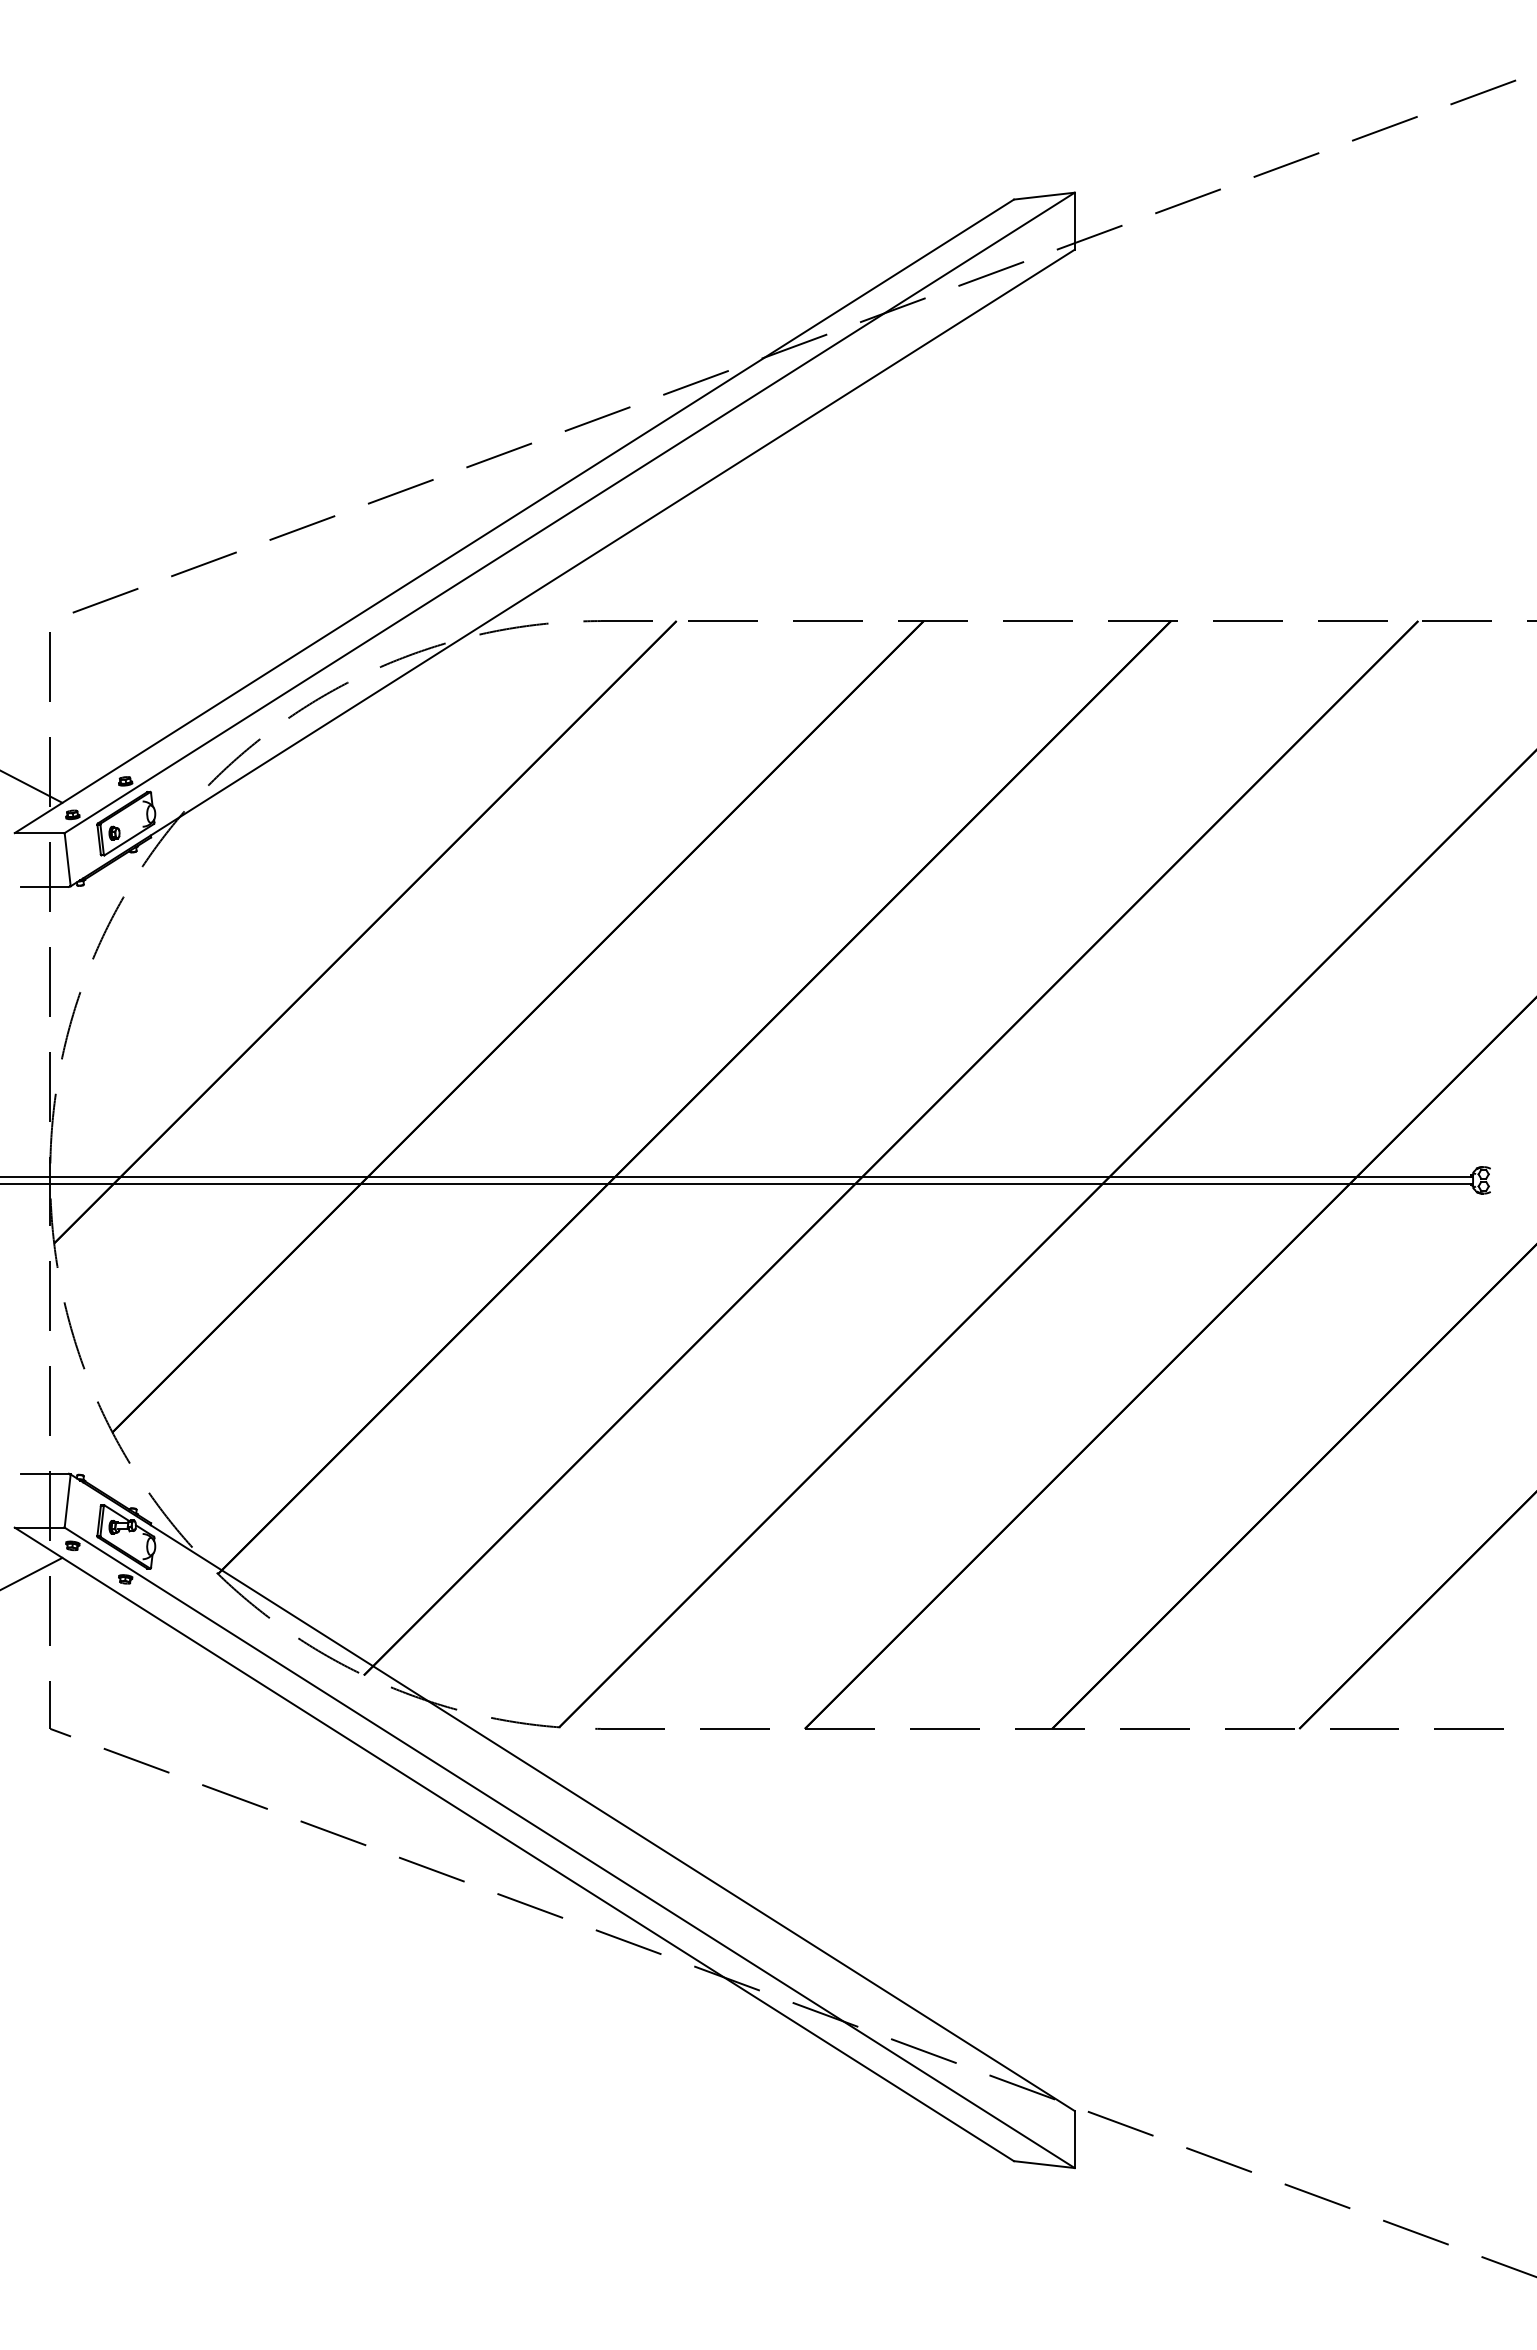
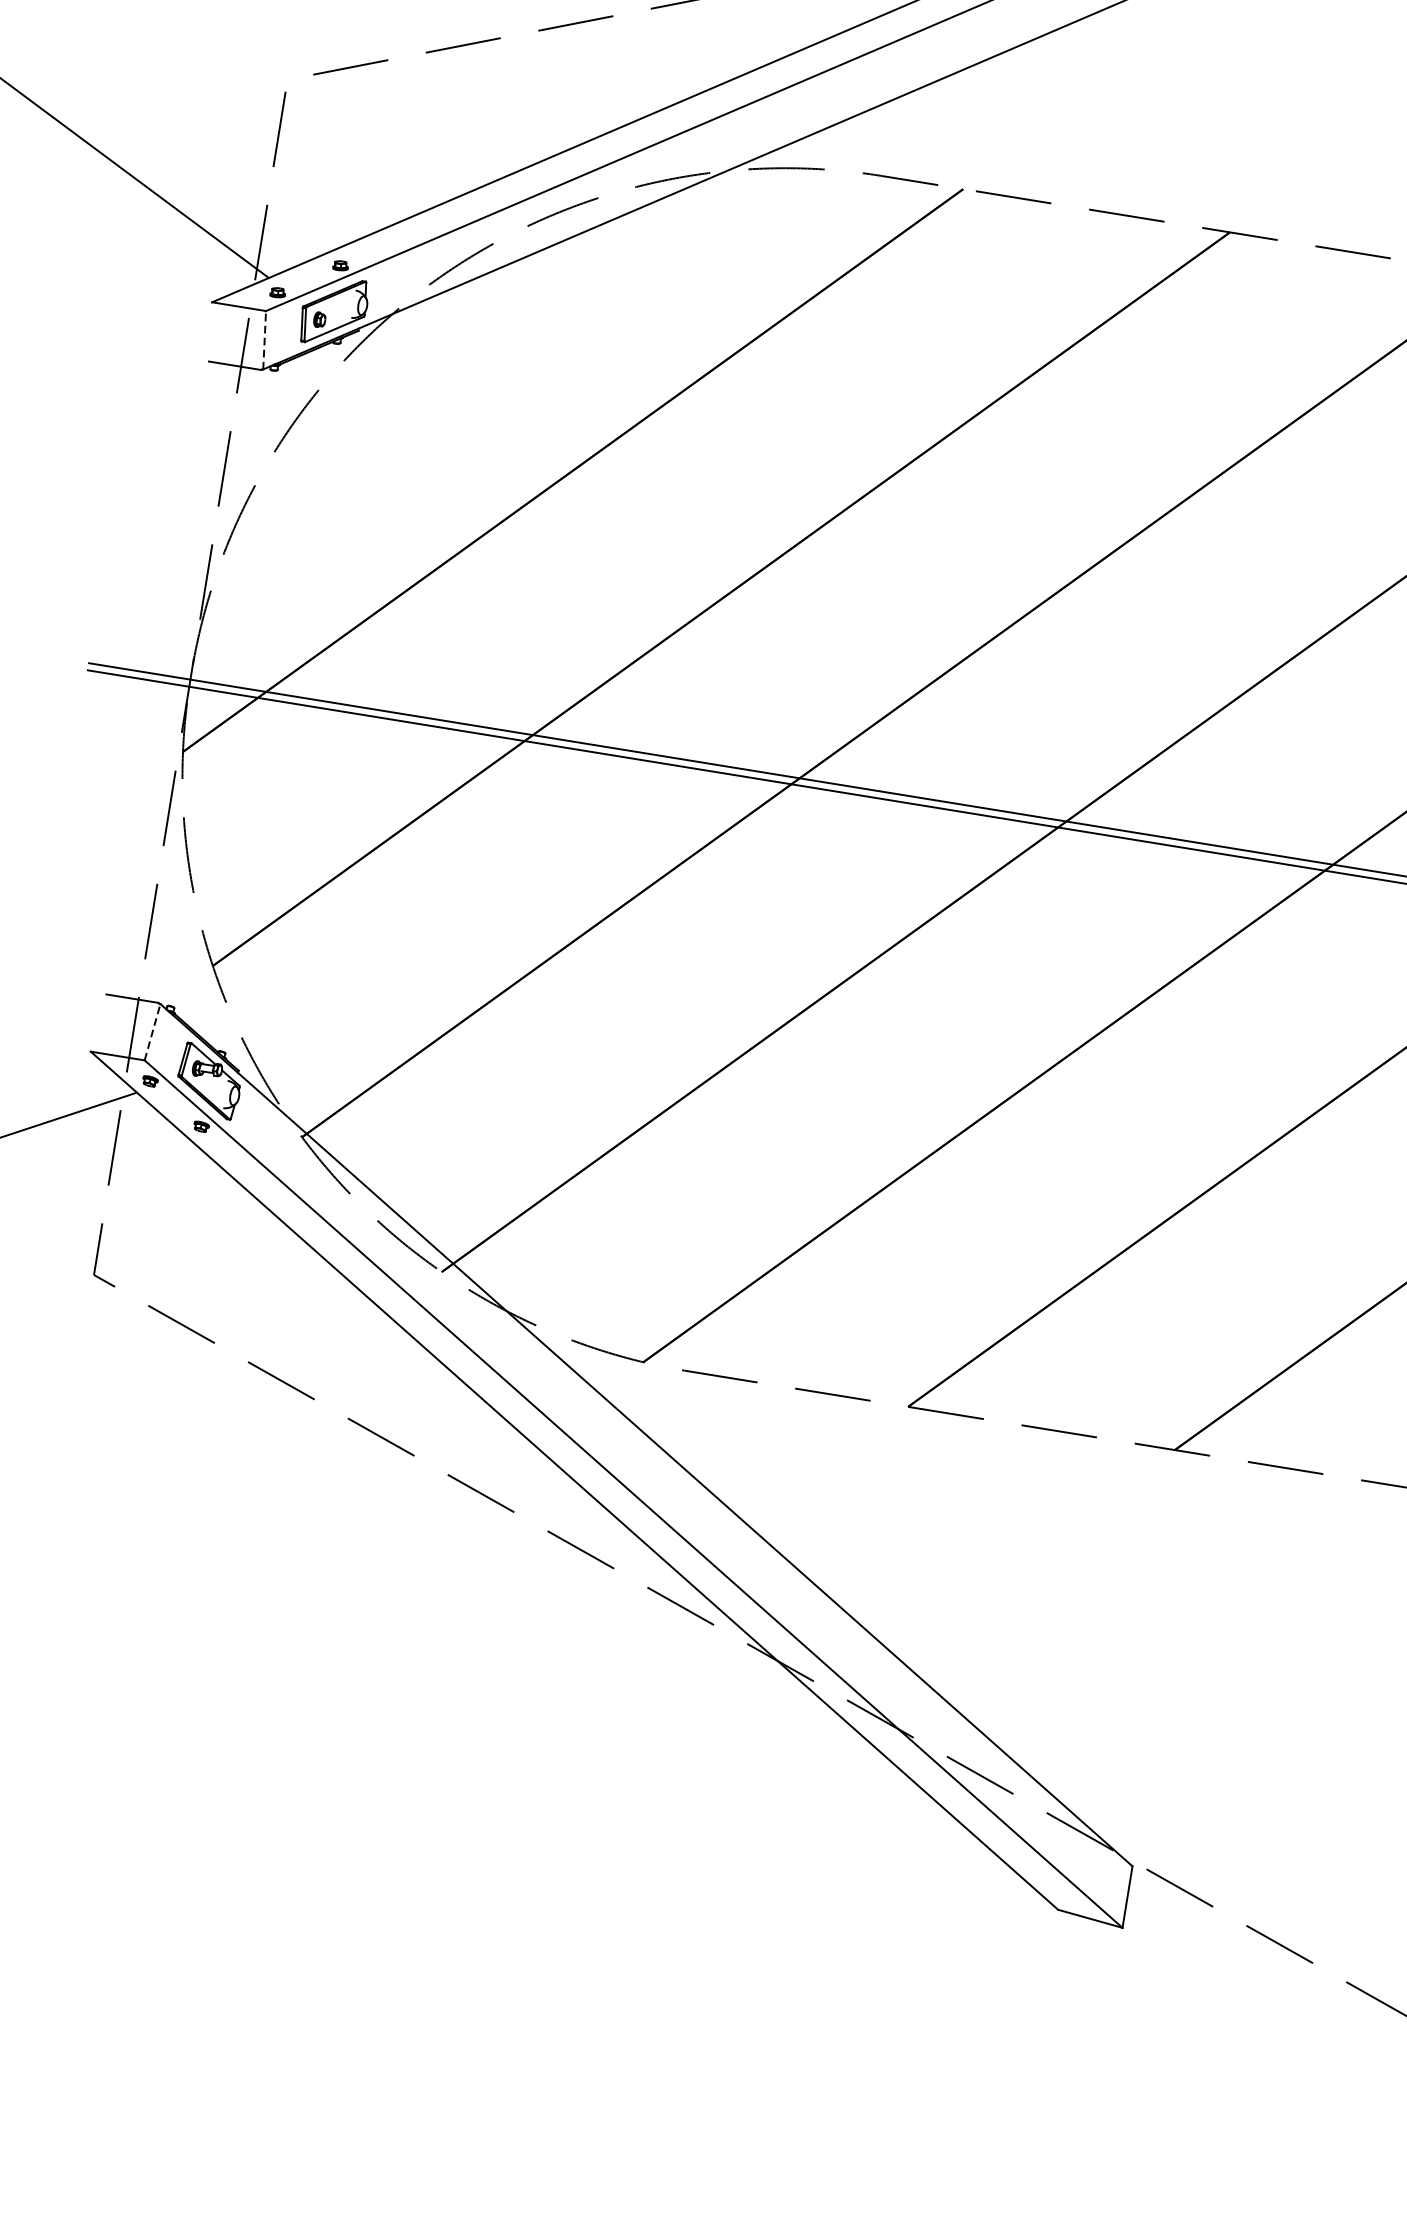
line: (67, 859) -> (264, 339), solid -> dashed
line: (67, 1501) -> (152, 1032), solid -> dashed

